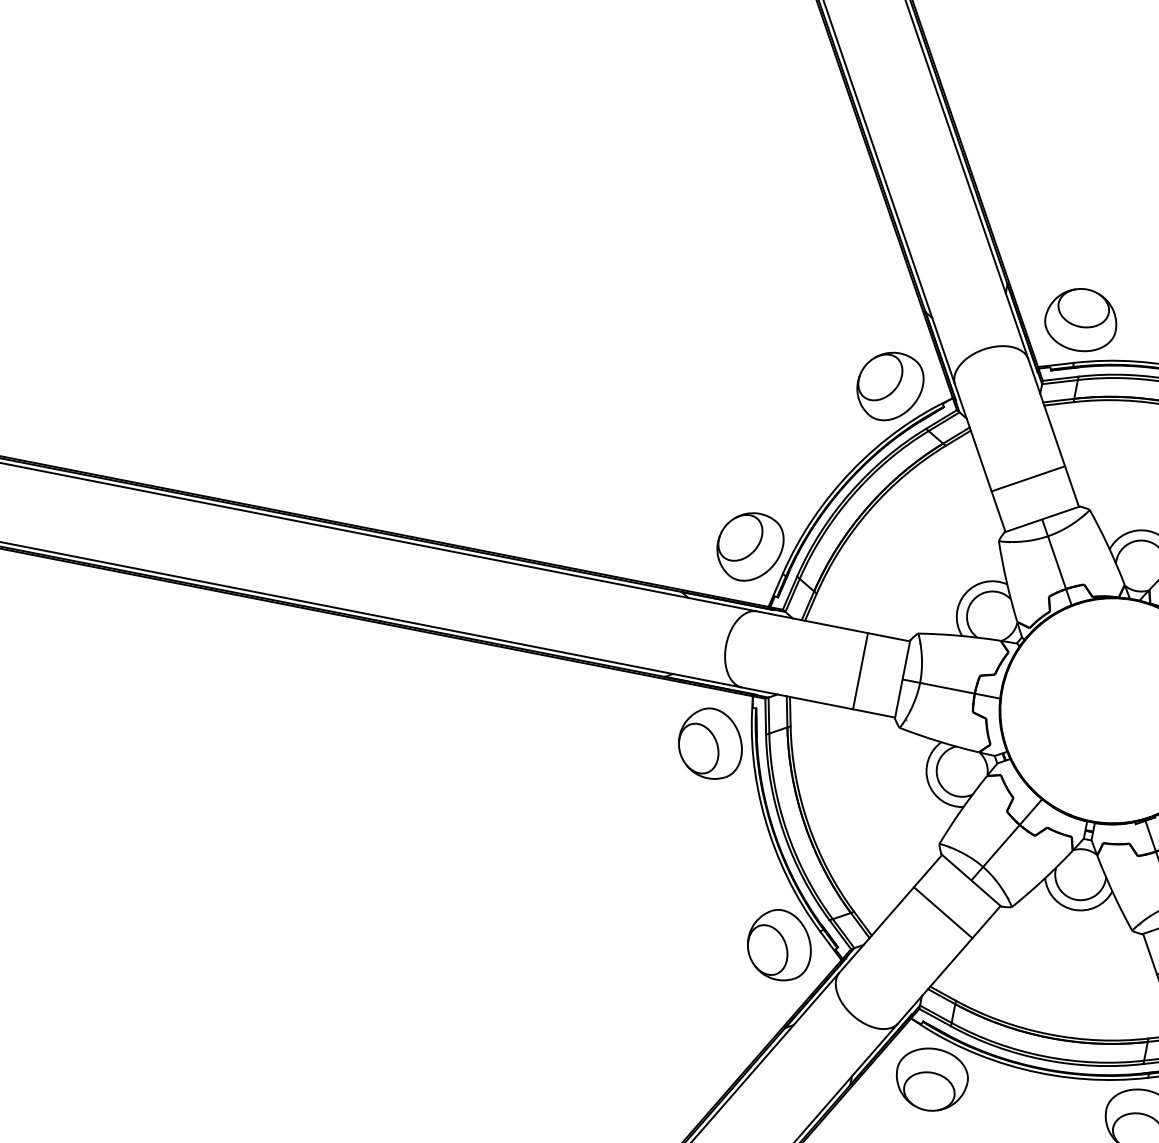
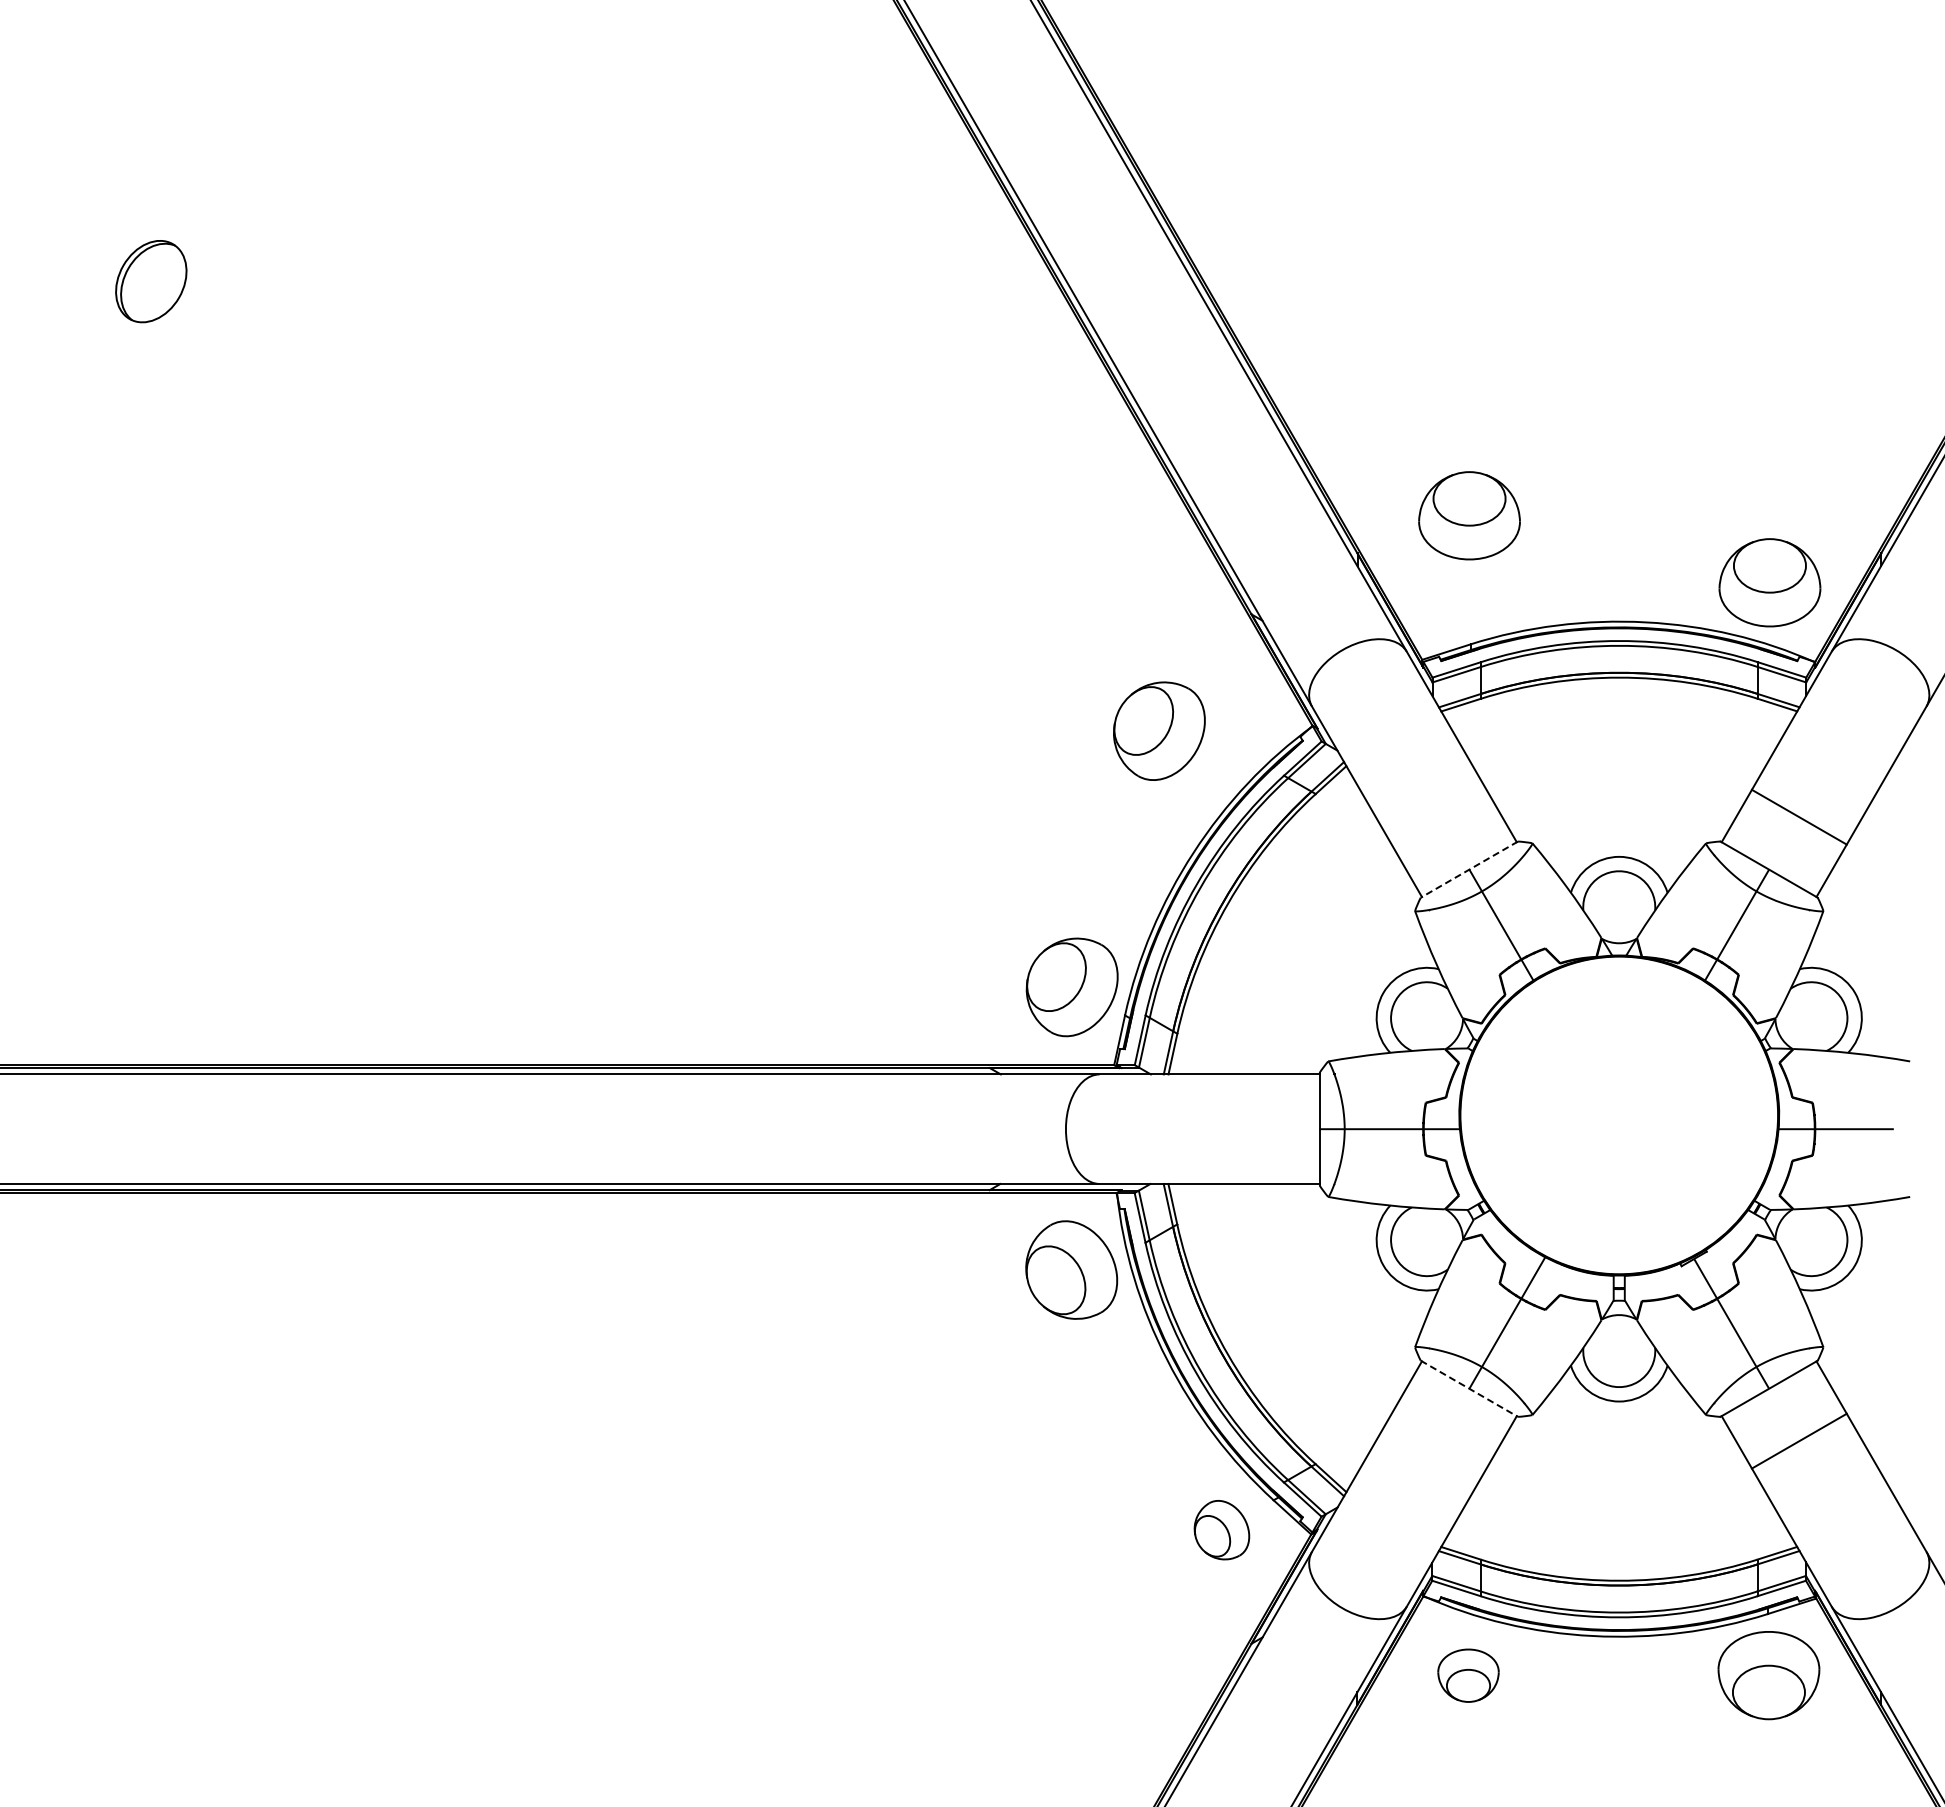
part: (1081, 319) -> (1469, 515), moved
part: (890, 386) -> (1159, 730), moved
line: (1027, 478) -> (1438, 816), removed
line: (1041, 519) -> (1468, 869), solid -> dashed
line: (860, 670) -> (1259, 1128), removed
line: (971, 880) -> (1469, 1389), solid -> dashed
line: (942, 912) -> (1438, 1440), removed
part: (779, 944) -> (1221, 1529), size x0.6
part: (931, 1079) -> (1468, 1675), size x0.6

